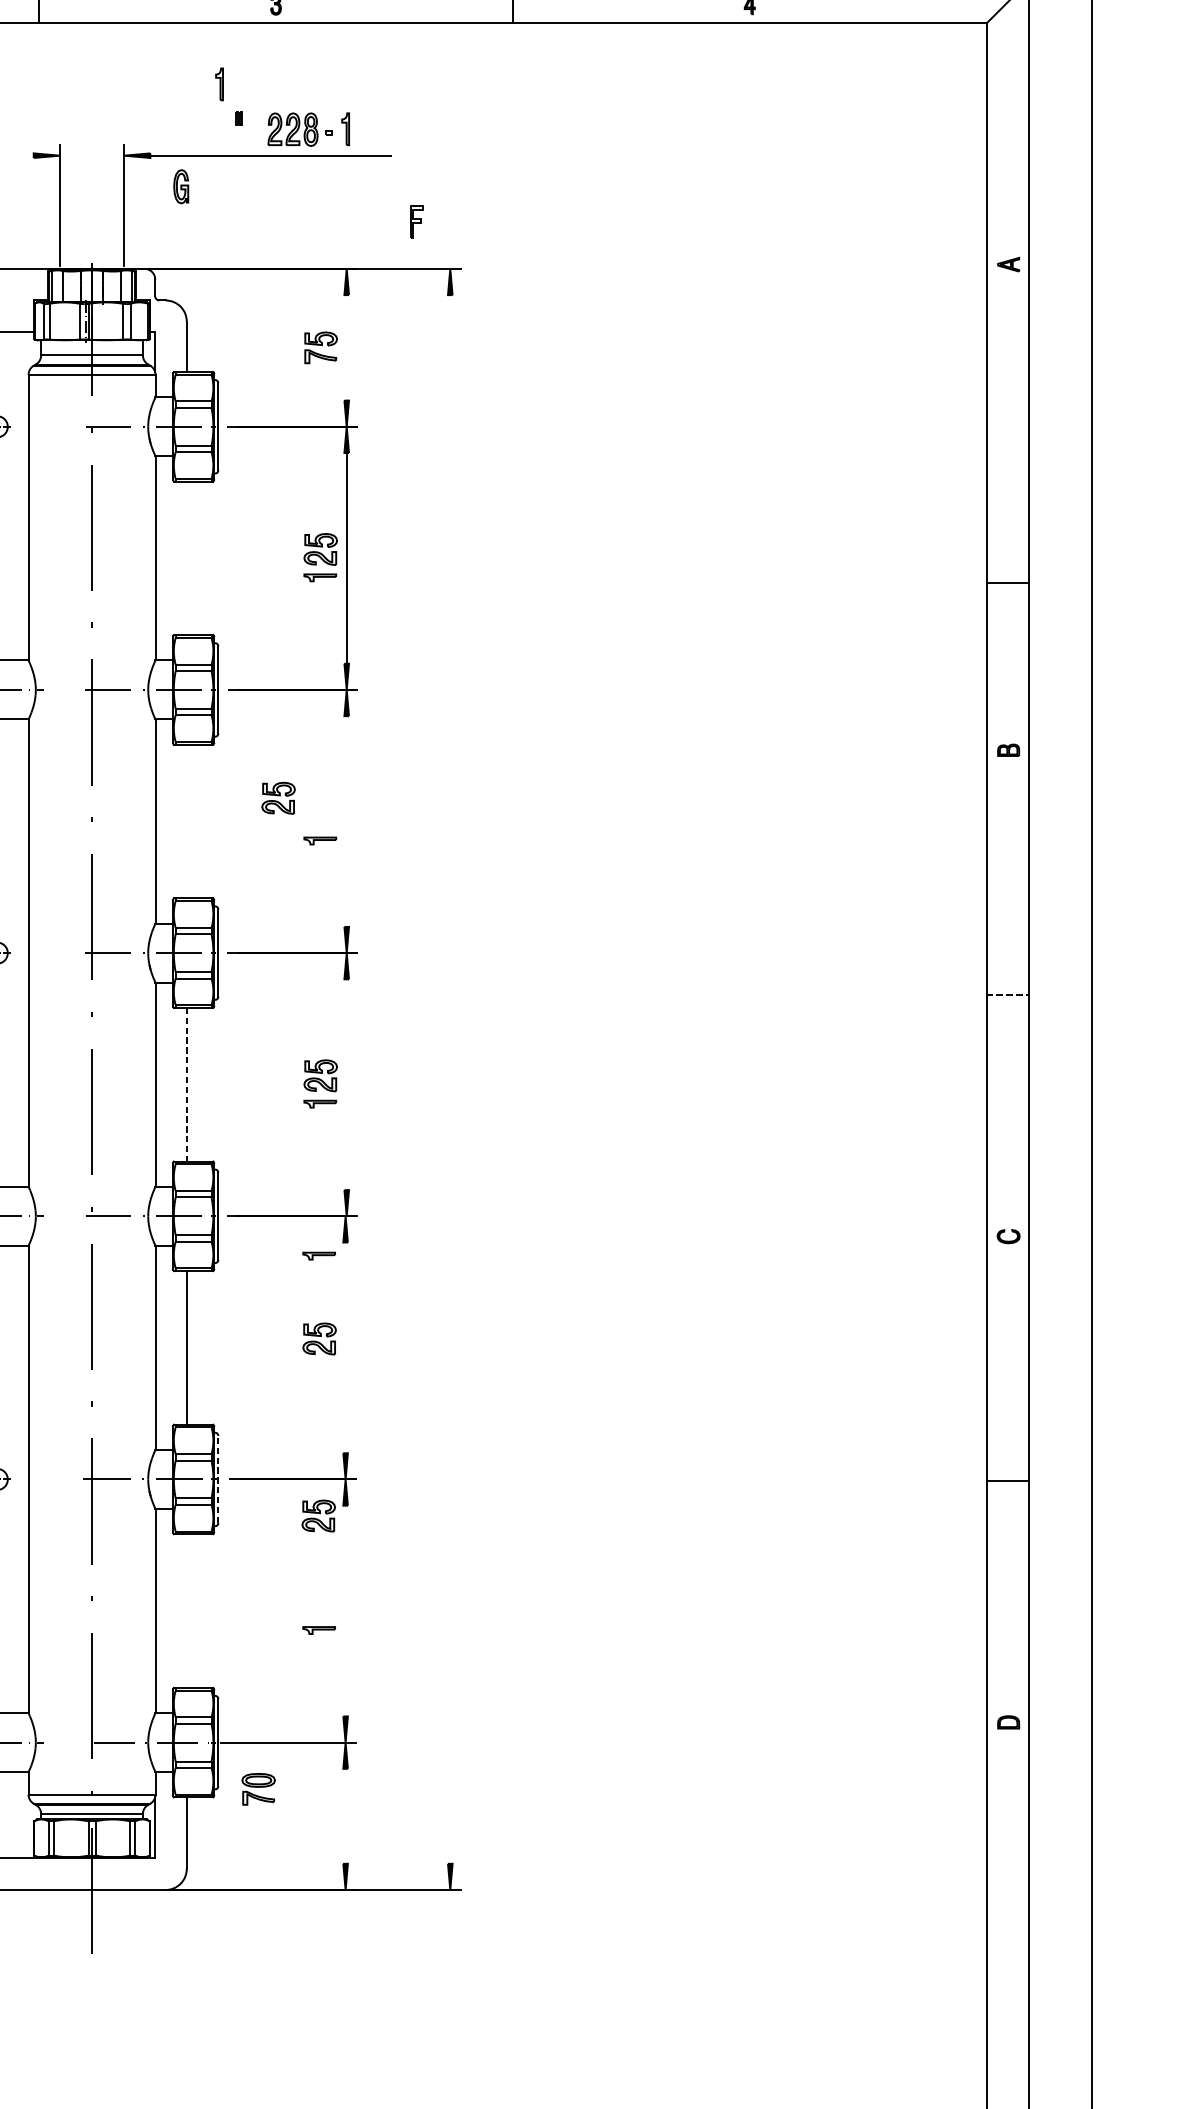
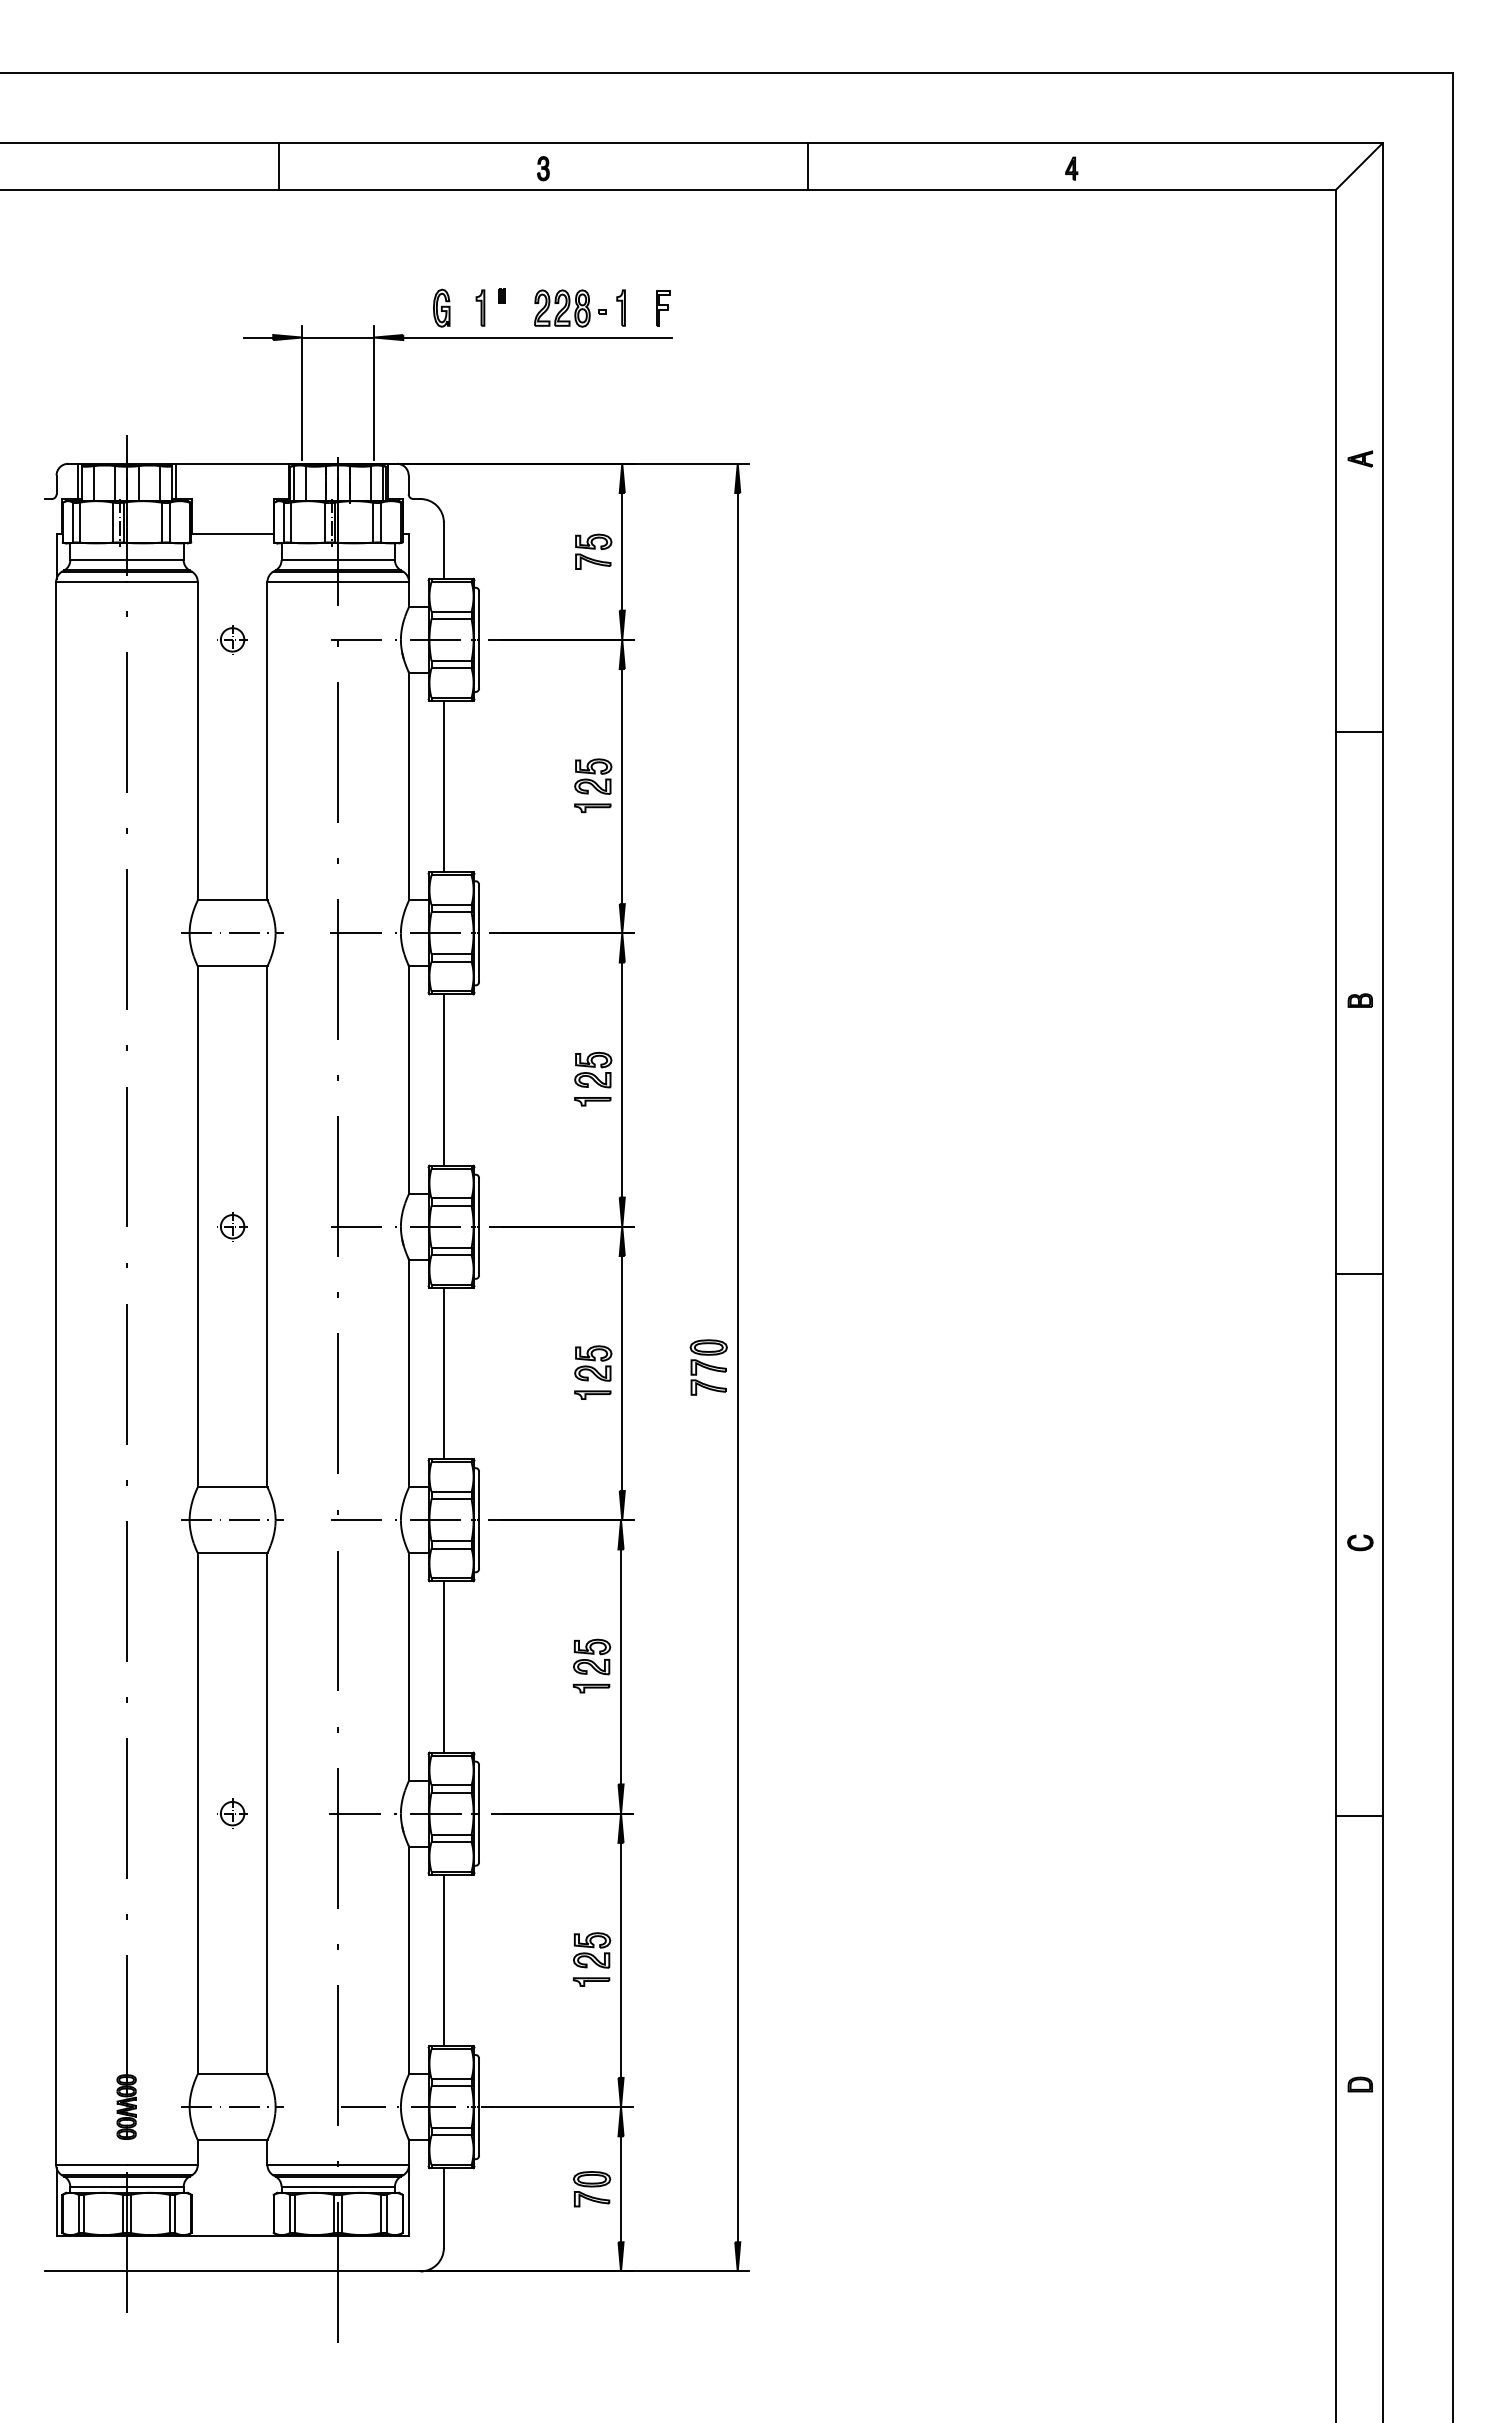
part: (219, 83) -> (480, 307), moved
line: (20, 155) -> (258, 337), added
line: (92, 155) -> (338, 337), added
part: (181, 186) -> (441, 307), moved
part: (416, 222) -> (663, 308), moved
line: (346, 347) -> (622, 551), added
line: (186, 558) -> (443, 786), added
line: (1006, 582) -> (1358, 731), moved
part: (278, 797) -> (593, 1069), moved
line: (186, 821) -> (443, 1079), added
line: (346, 821) -> (622, 1079), added
line: (1007, 995) -> (1359, 1273), dashed -> solid
part: (424, 1079) -> (708, 1367), added
line: (450, 1079) -> (737, 1367), added
line: (186, 1084) -> (443, 1373), dashed -> solid
line: (346, 1084) -> (622, 1373), added
part: (319, 1256) -> (591, 1688), moved
line: (346, 1347) -> (621, 1666), added
line: (218, 1479) -> (479, 1813), dashed -> solid
part: (319, 1516) -> (592, 1950), moved
line: (346, 1610) -> (621, 1959), added
line: (186, 1611) -> (443, 1960), added
part: (259, 1789) -> (592, 2189), moved
line: (346, 1816) -> (621, 2189), added

